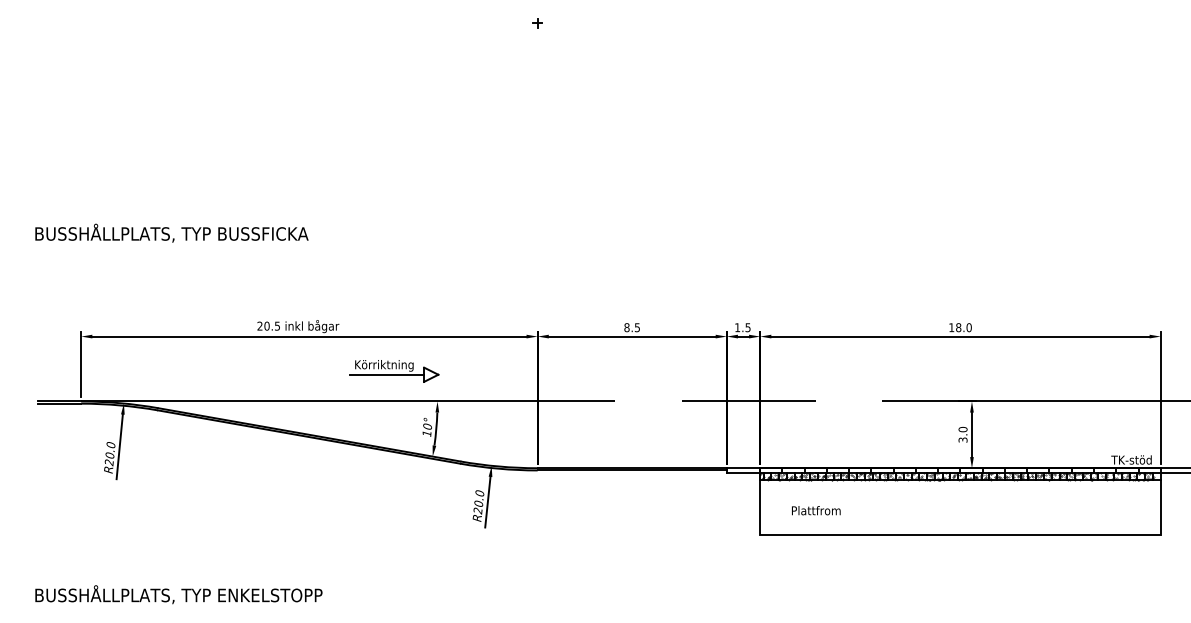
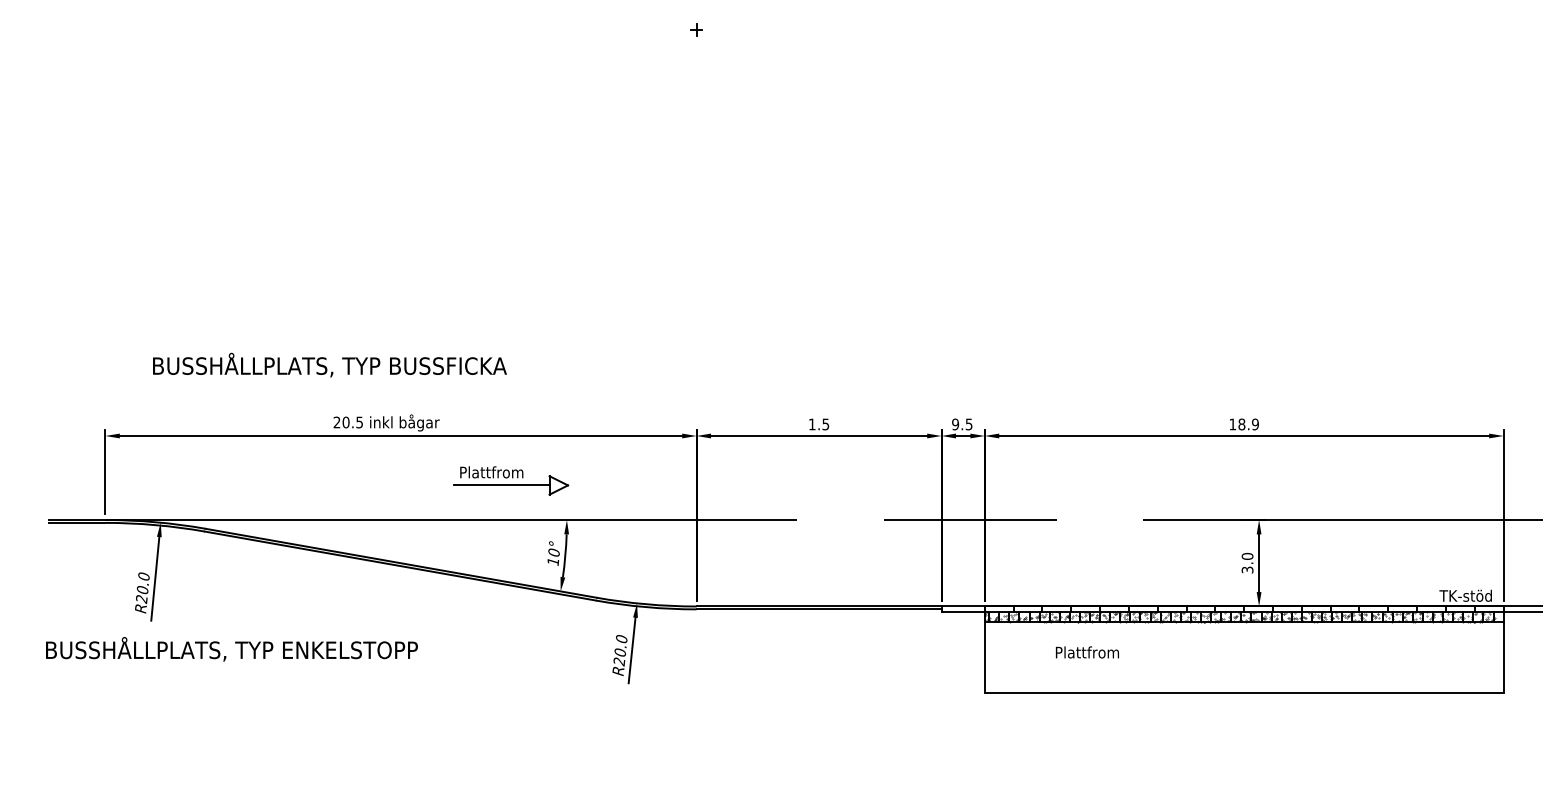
text: (171, 232) -> (329, 364), moved
text: (626, 327) -> (811, 424), 8.5 -> 1.5
text: (737, 327) -> (955, 424), 1.5 -> 9.5
text: (969, 327) -> (1255, 424), 18.0 -> 18.9
text: (384, 365) -> (498, 473), Körriktning -> Plattfrom
text: (816, 510) -> (1087, 652), moved
text: (178, 594) -> (231, 649), moved

